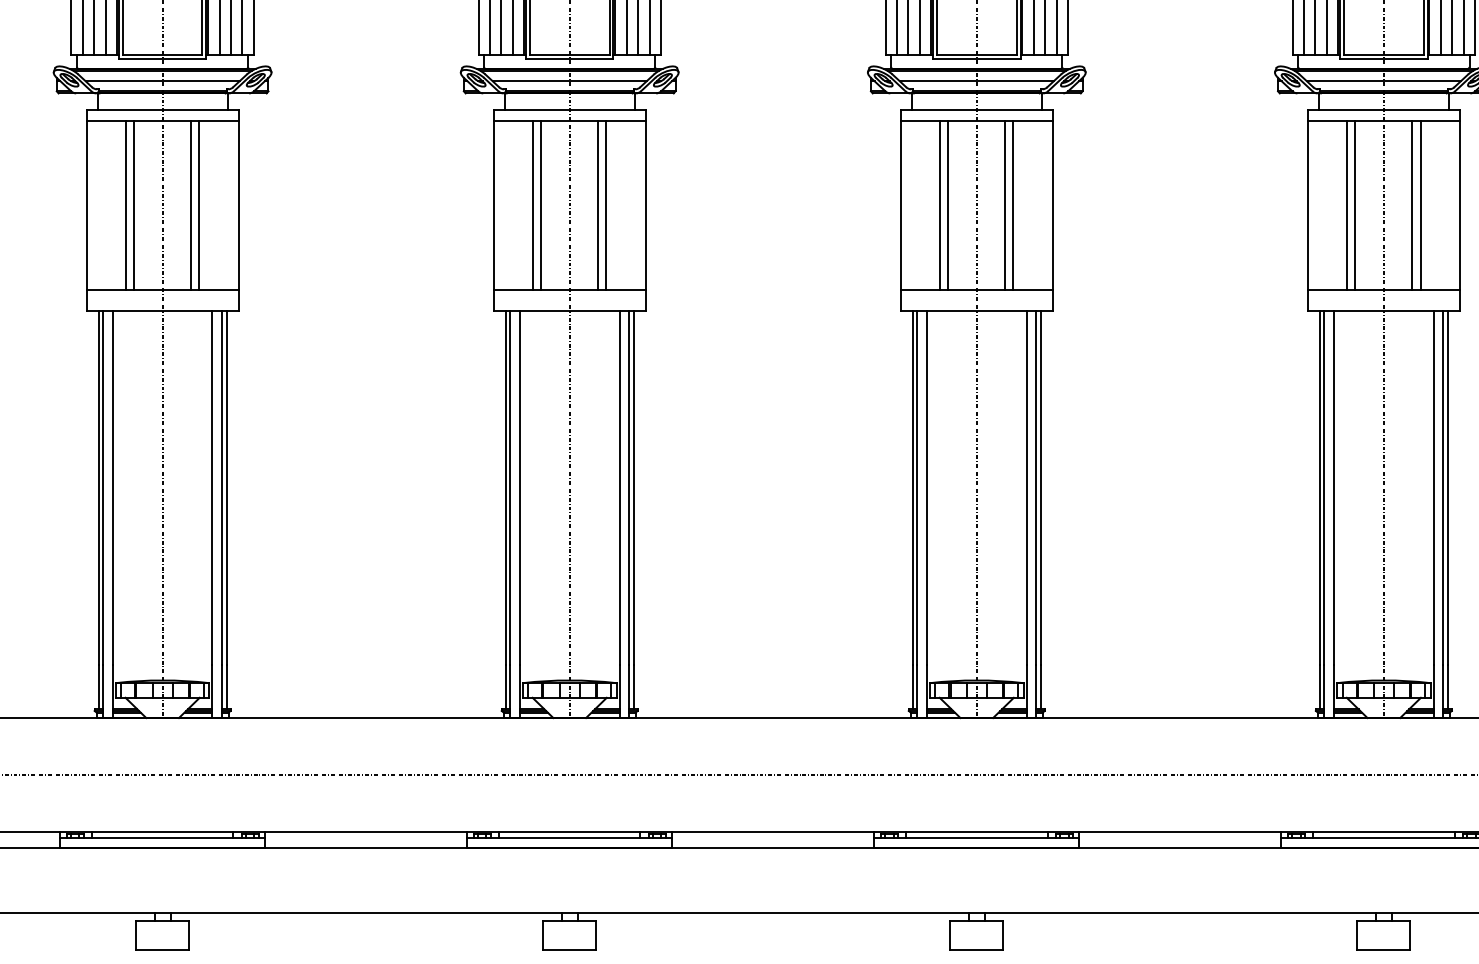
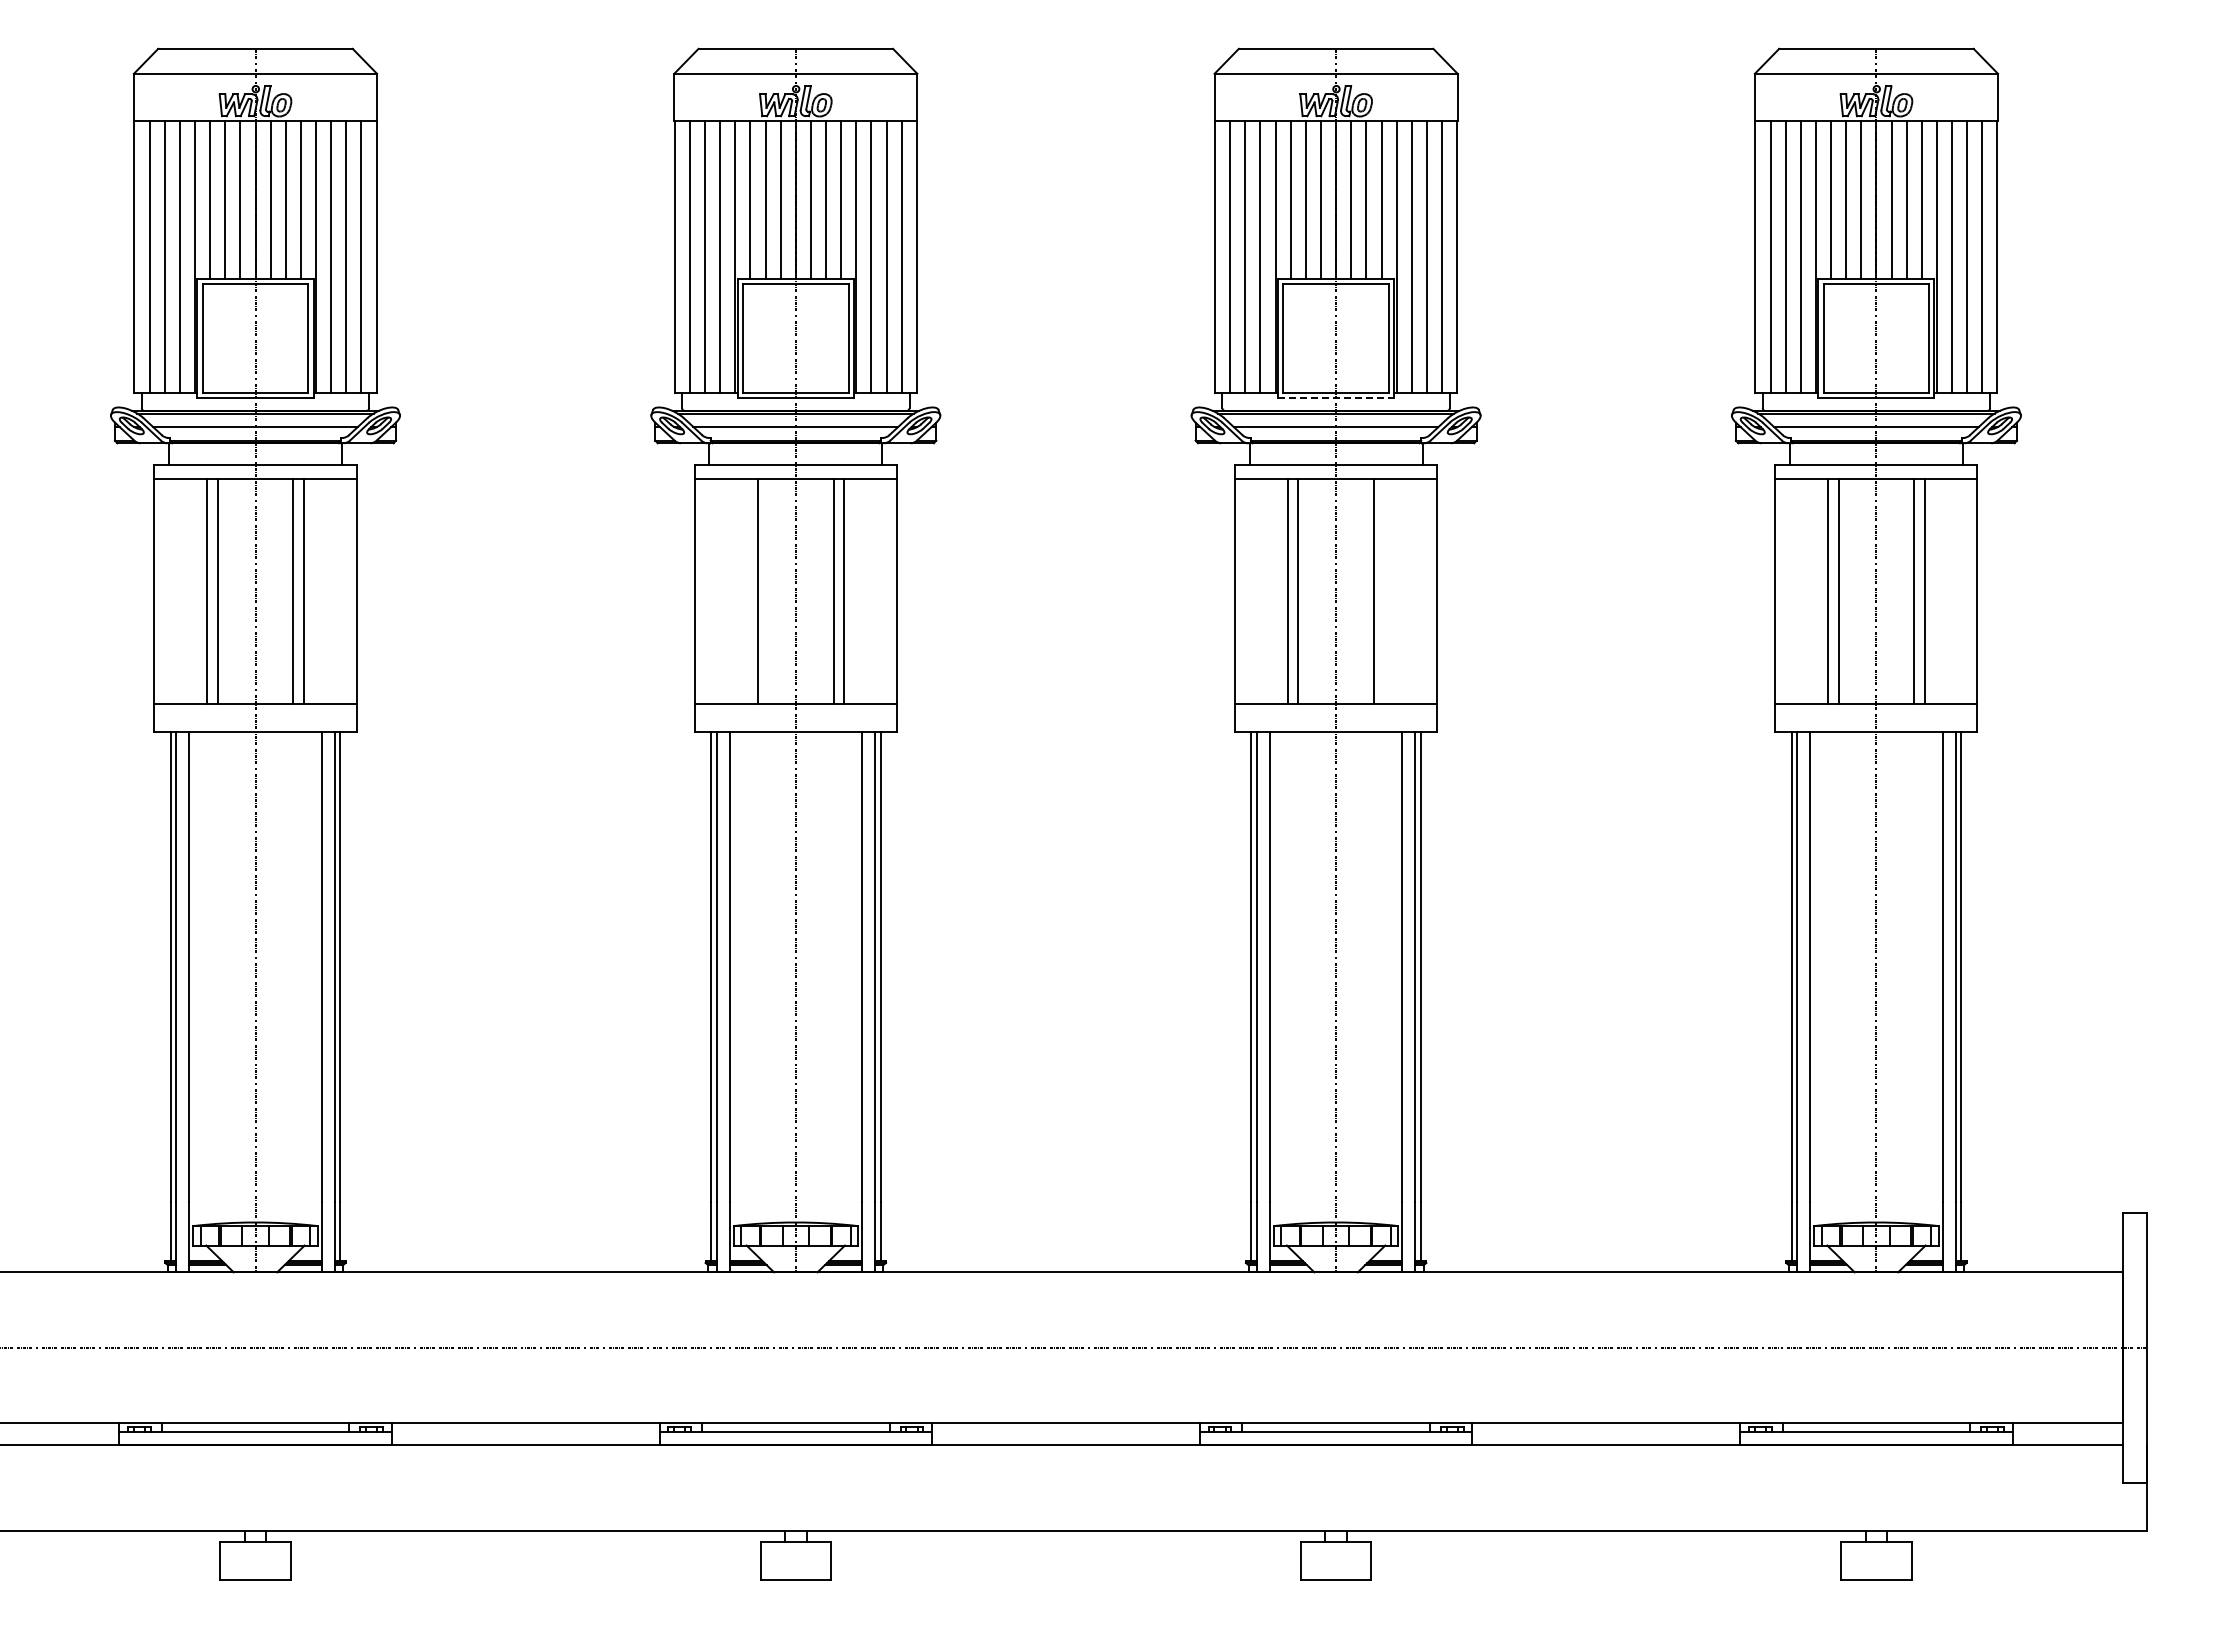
line: (977, 59) -> (1336, 398), solid -> dashed
line: (533, 205) -> (747, 591), removed
line: (1013, 205) -> (1384, 591), removed

